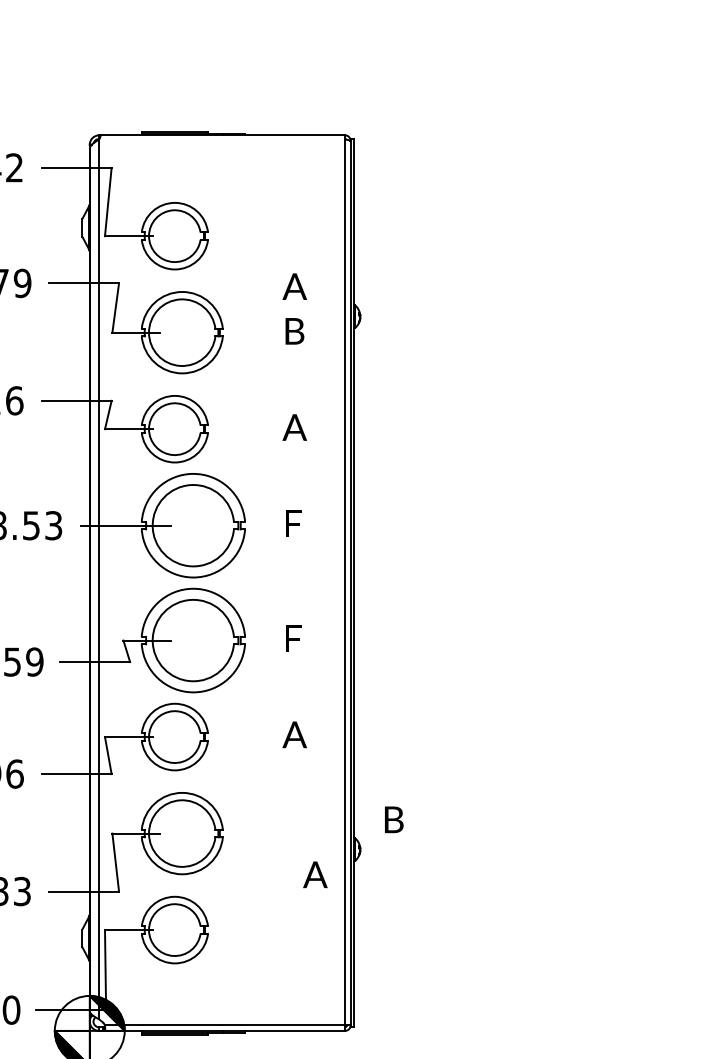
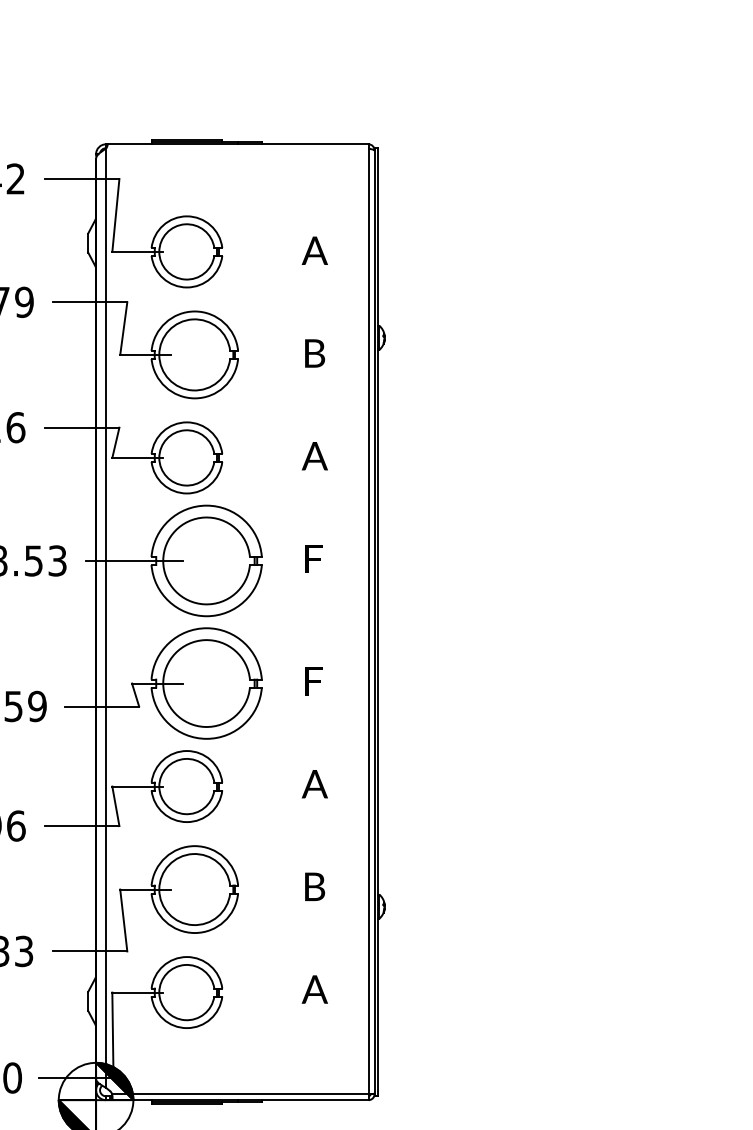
text: (294, 286) -> (314, 250), moved
text: (393, 819) -> (314, 886), moved
text: (315, 874) -> (314, 989), moved

